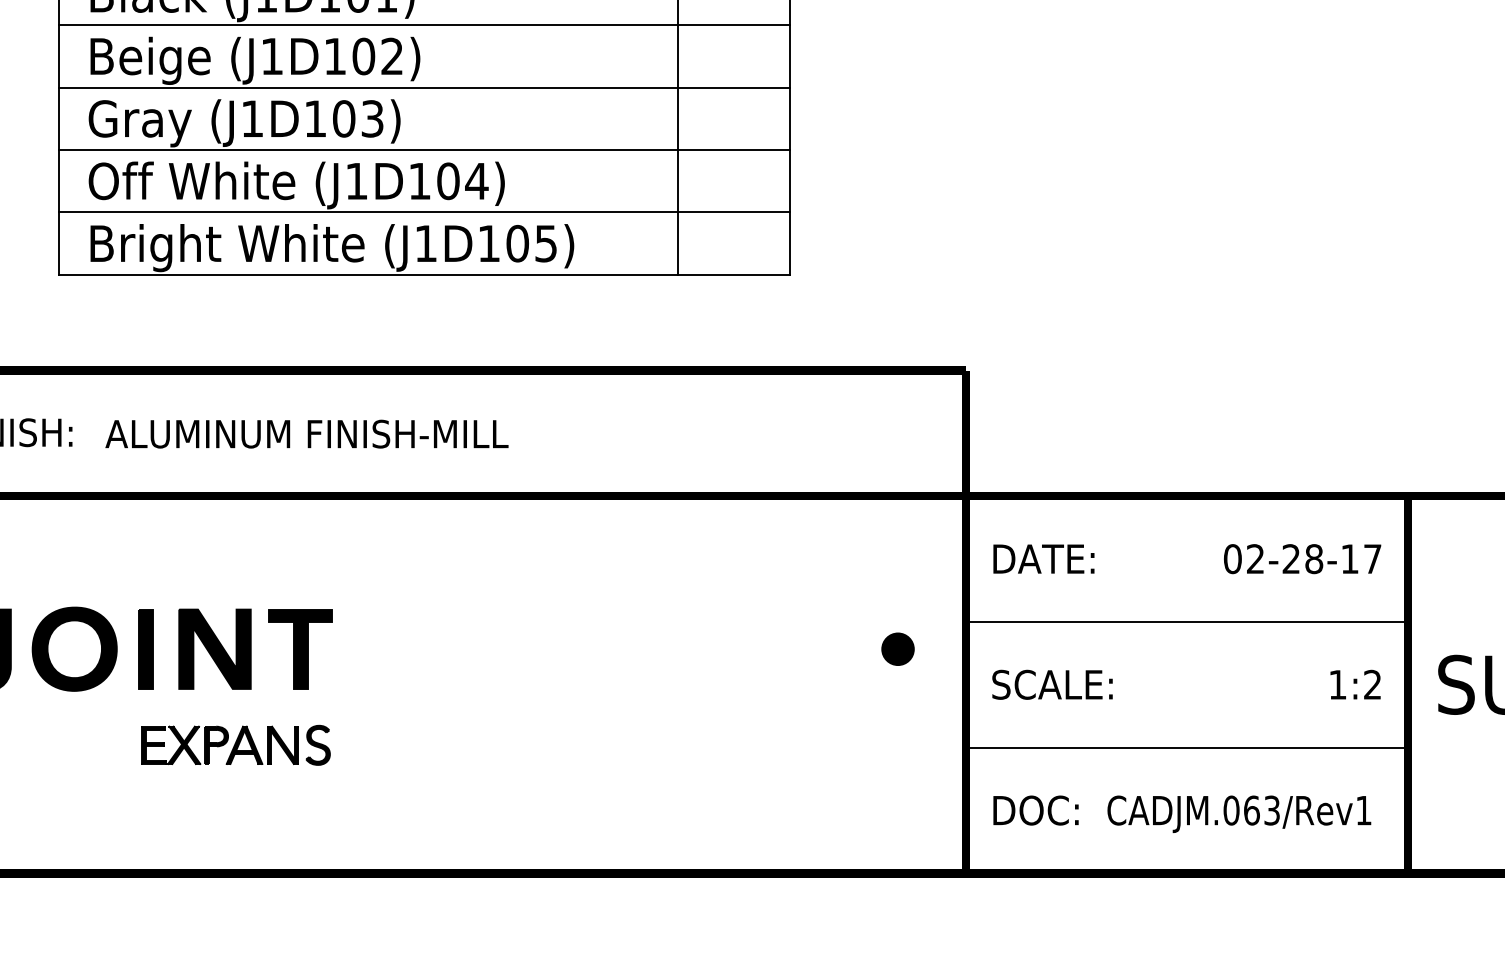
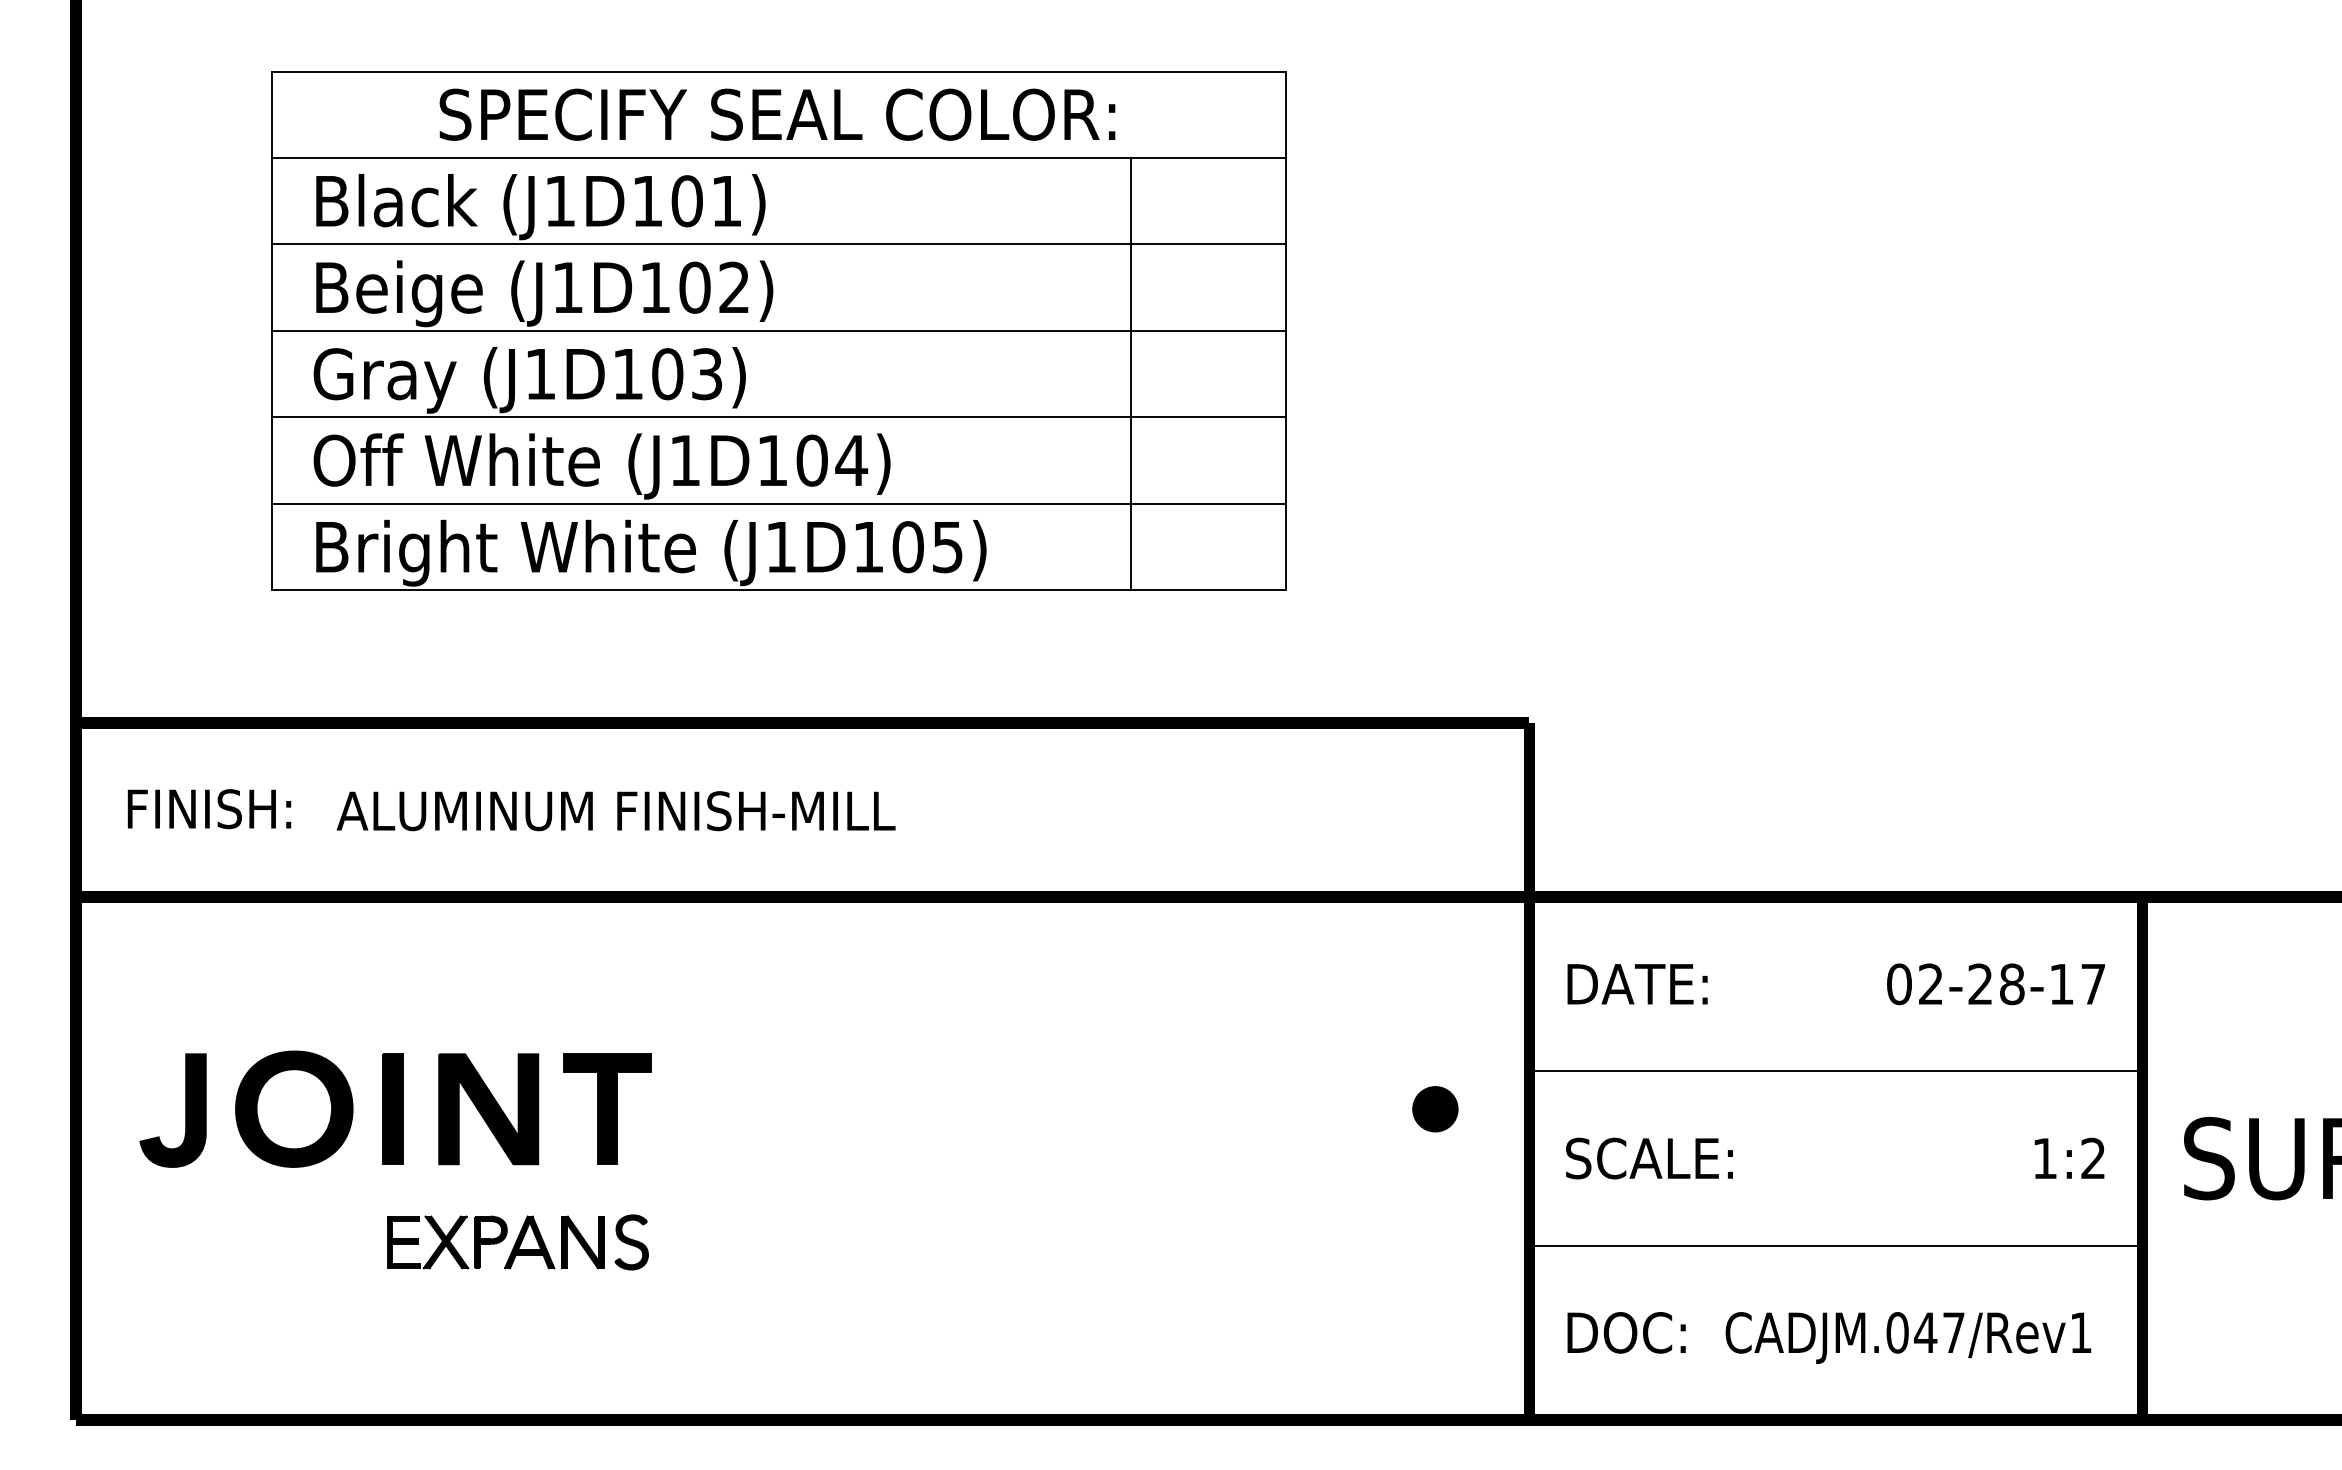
text: (1261, 810) -> (1939, 1332), CADJM.063/Rev1 -> CADJM.047/Rev1

